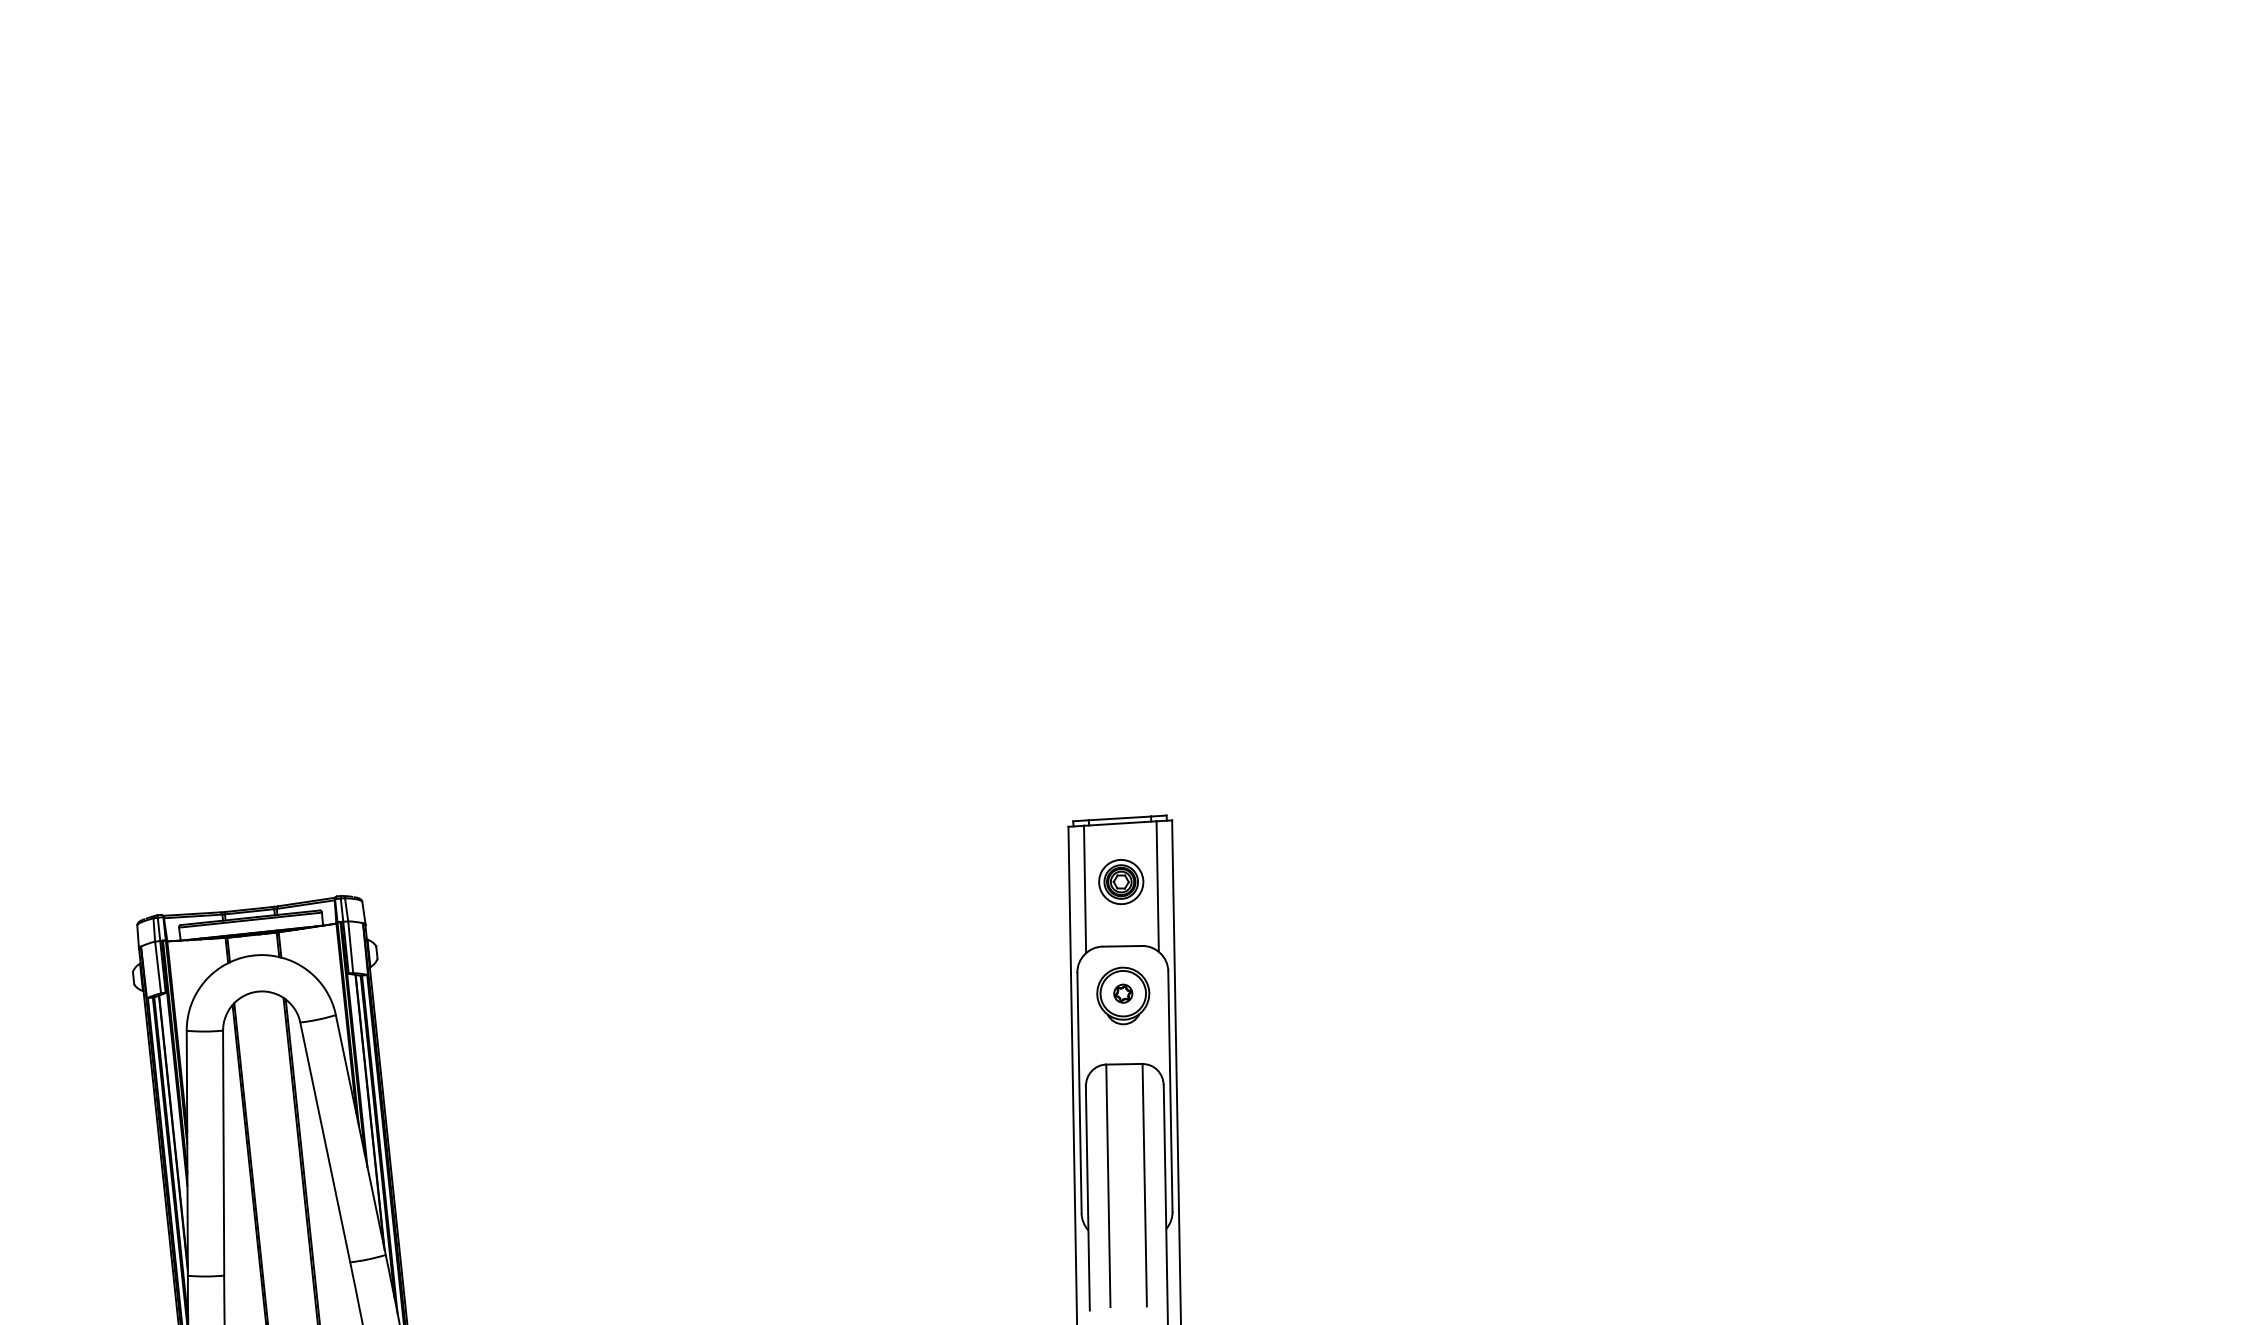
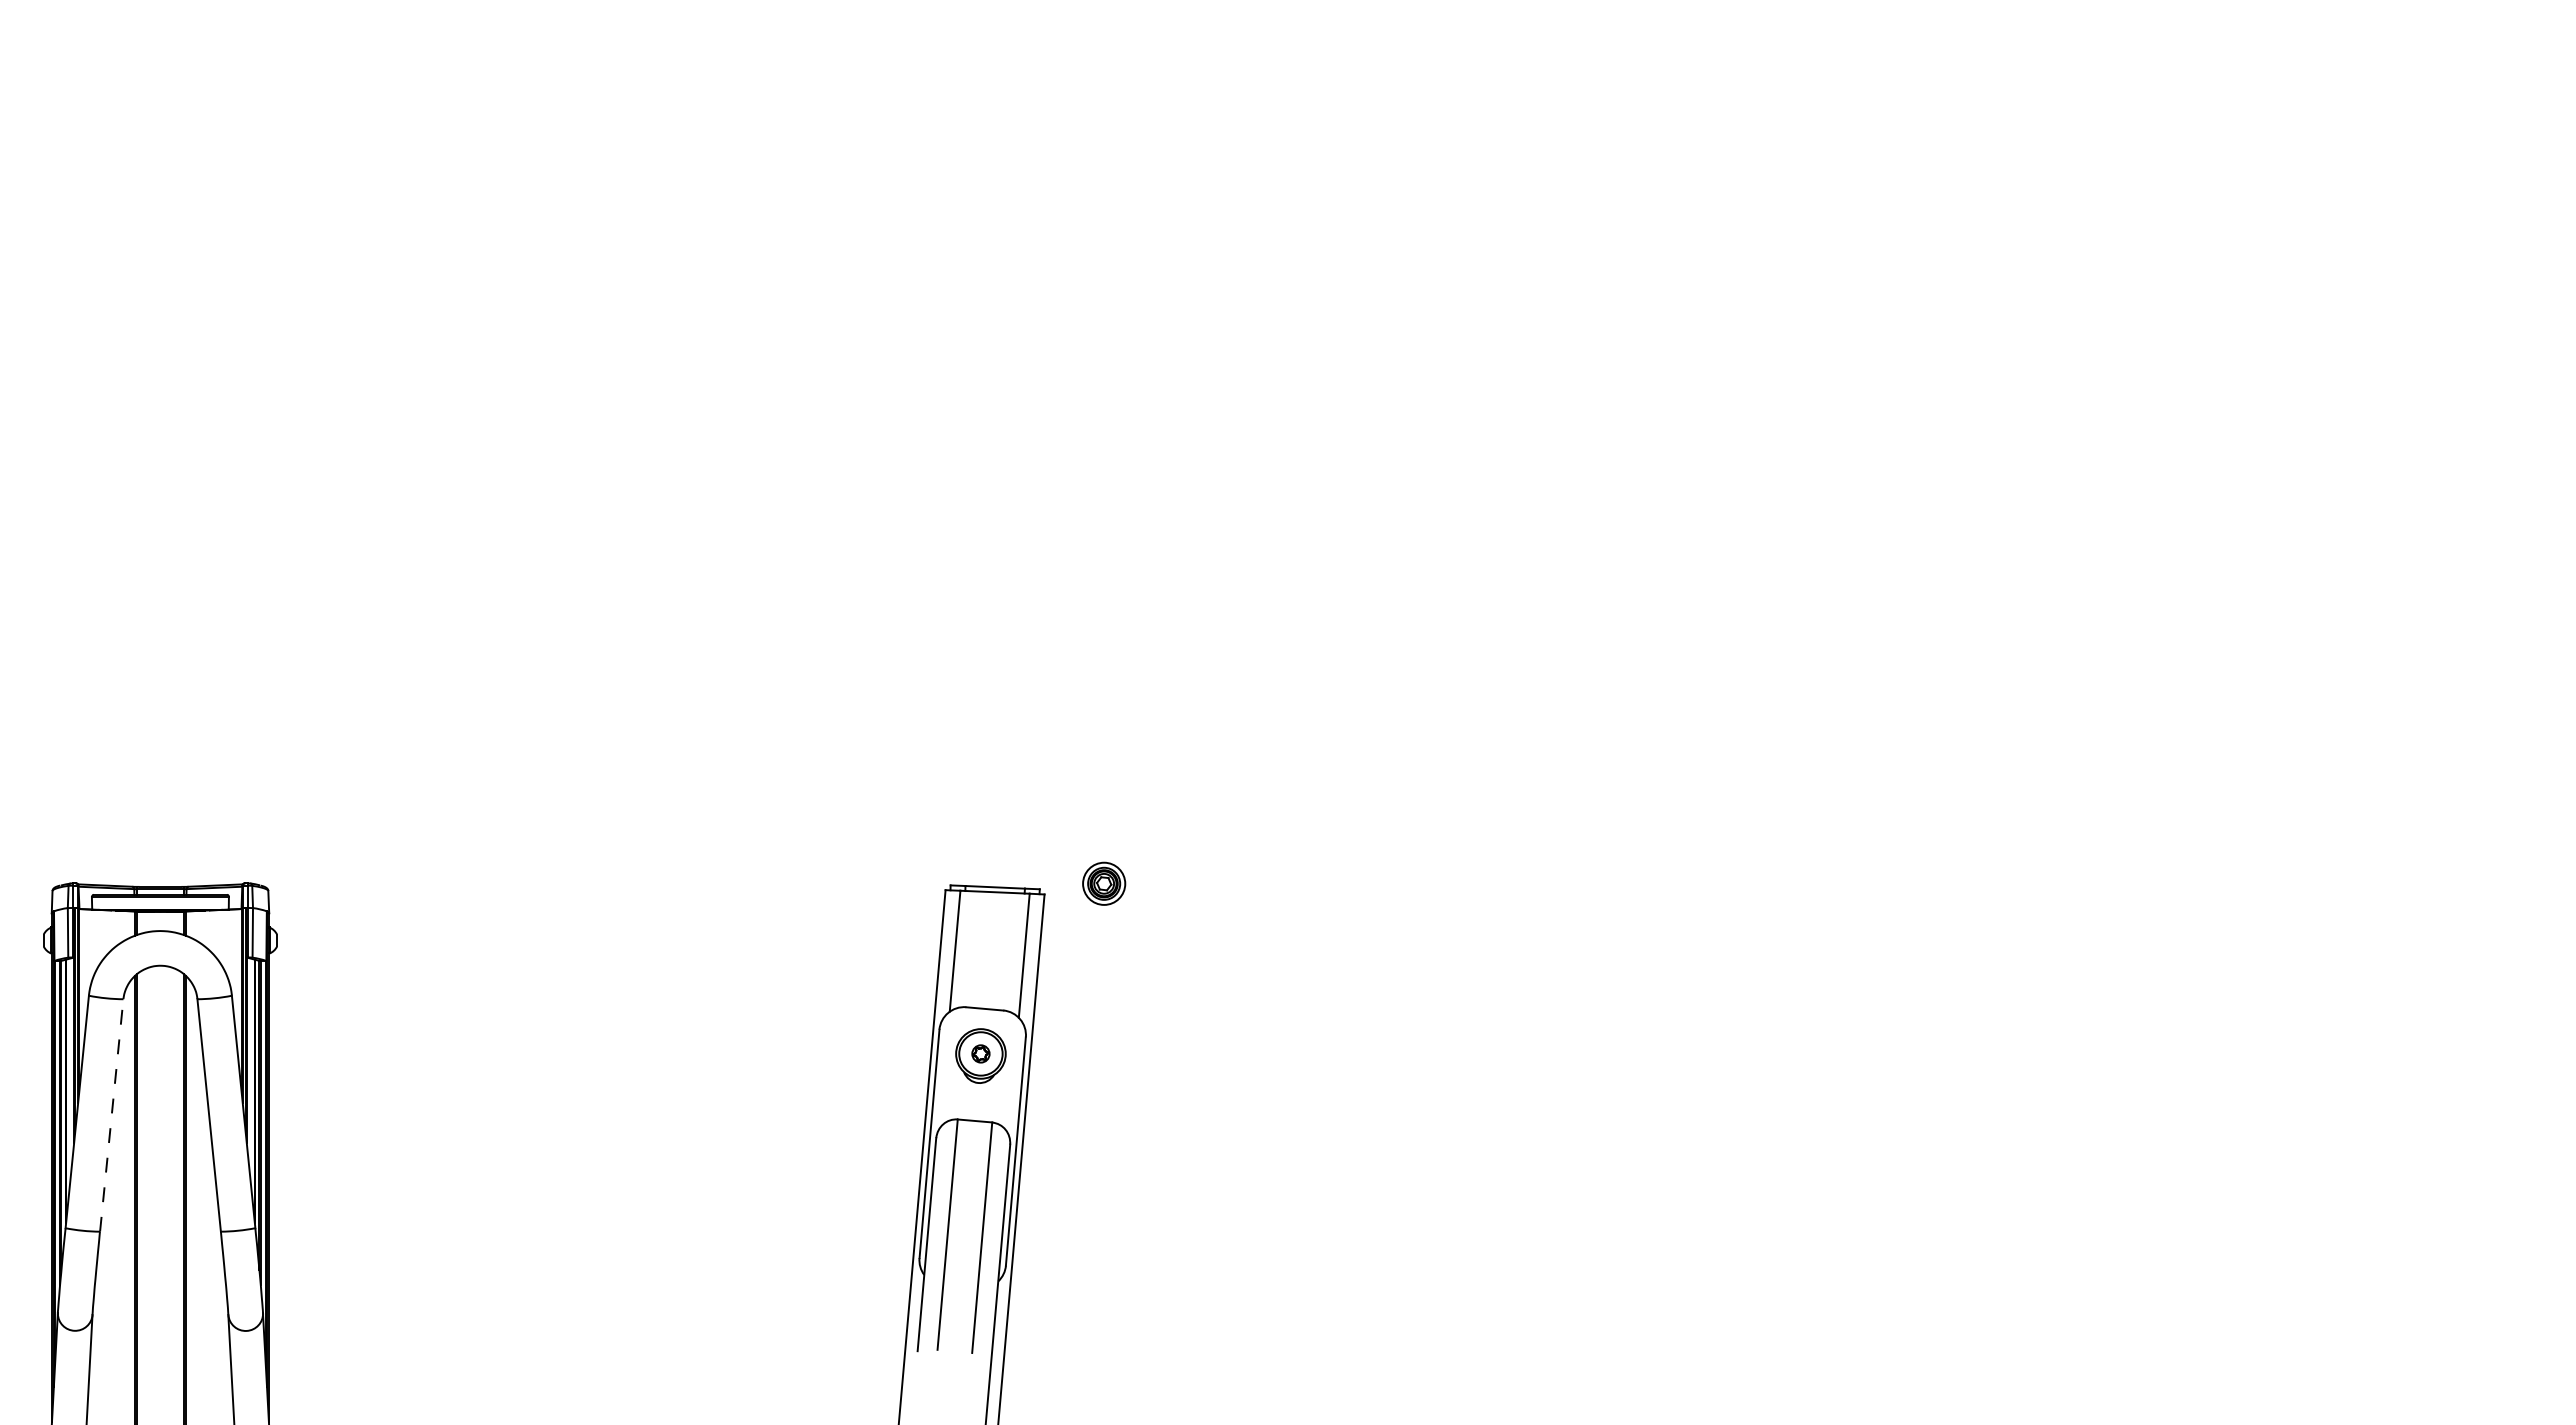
part: (1121, 881) -> (1104, 883), moved
line: (223, 1153) -> (111, 1115), solid -> dashed

